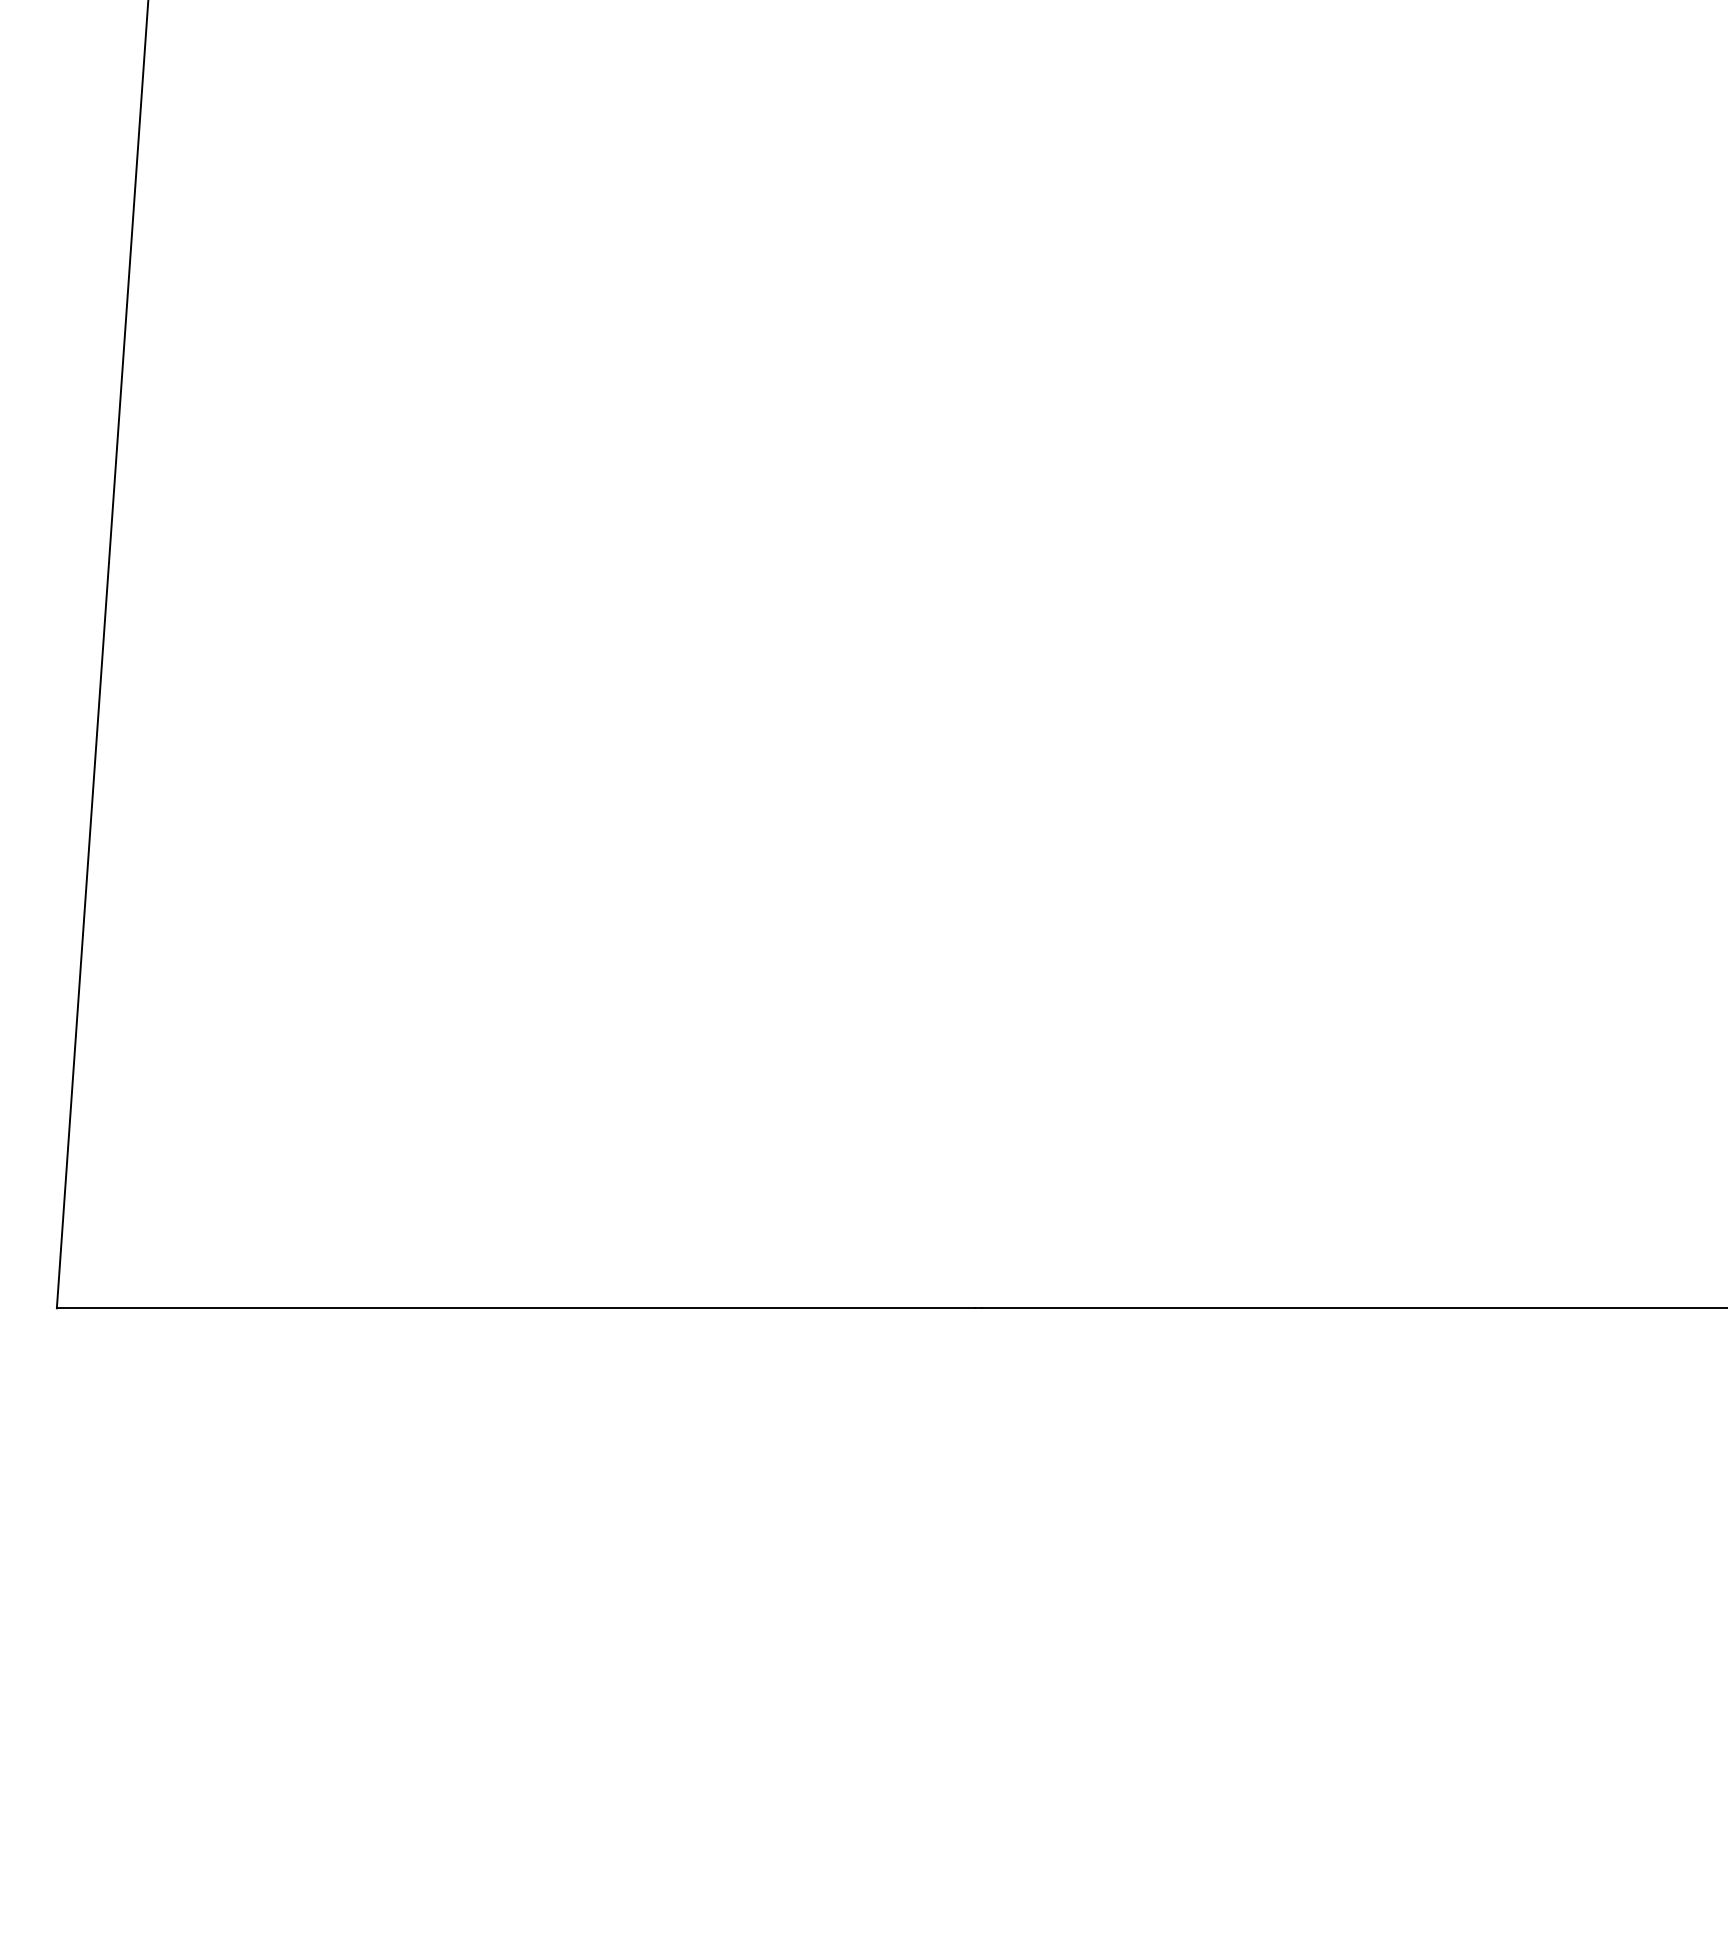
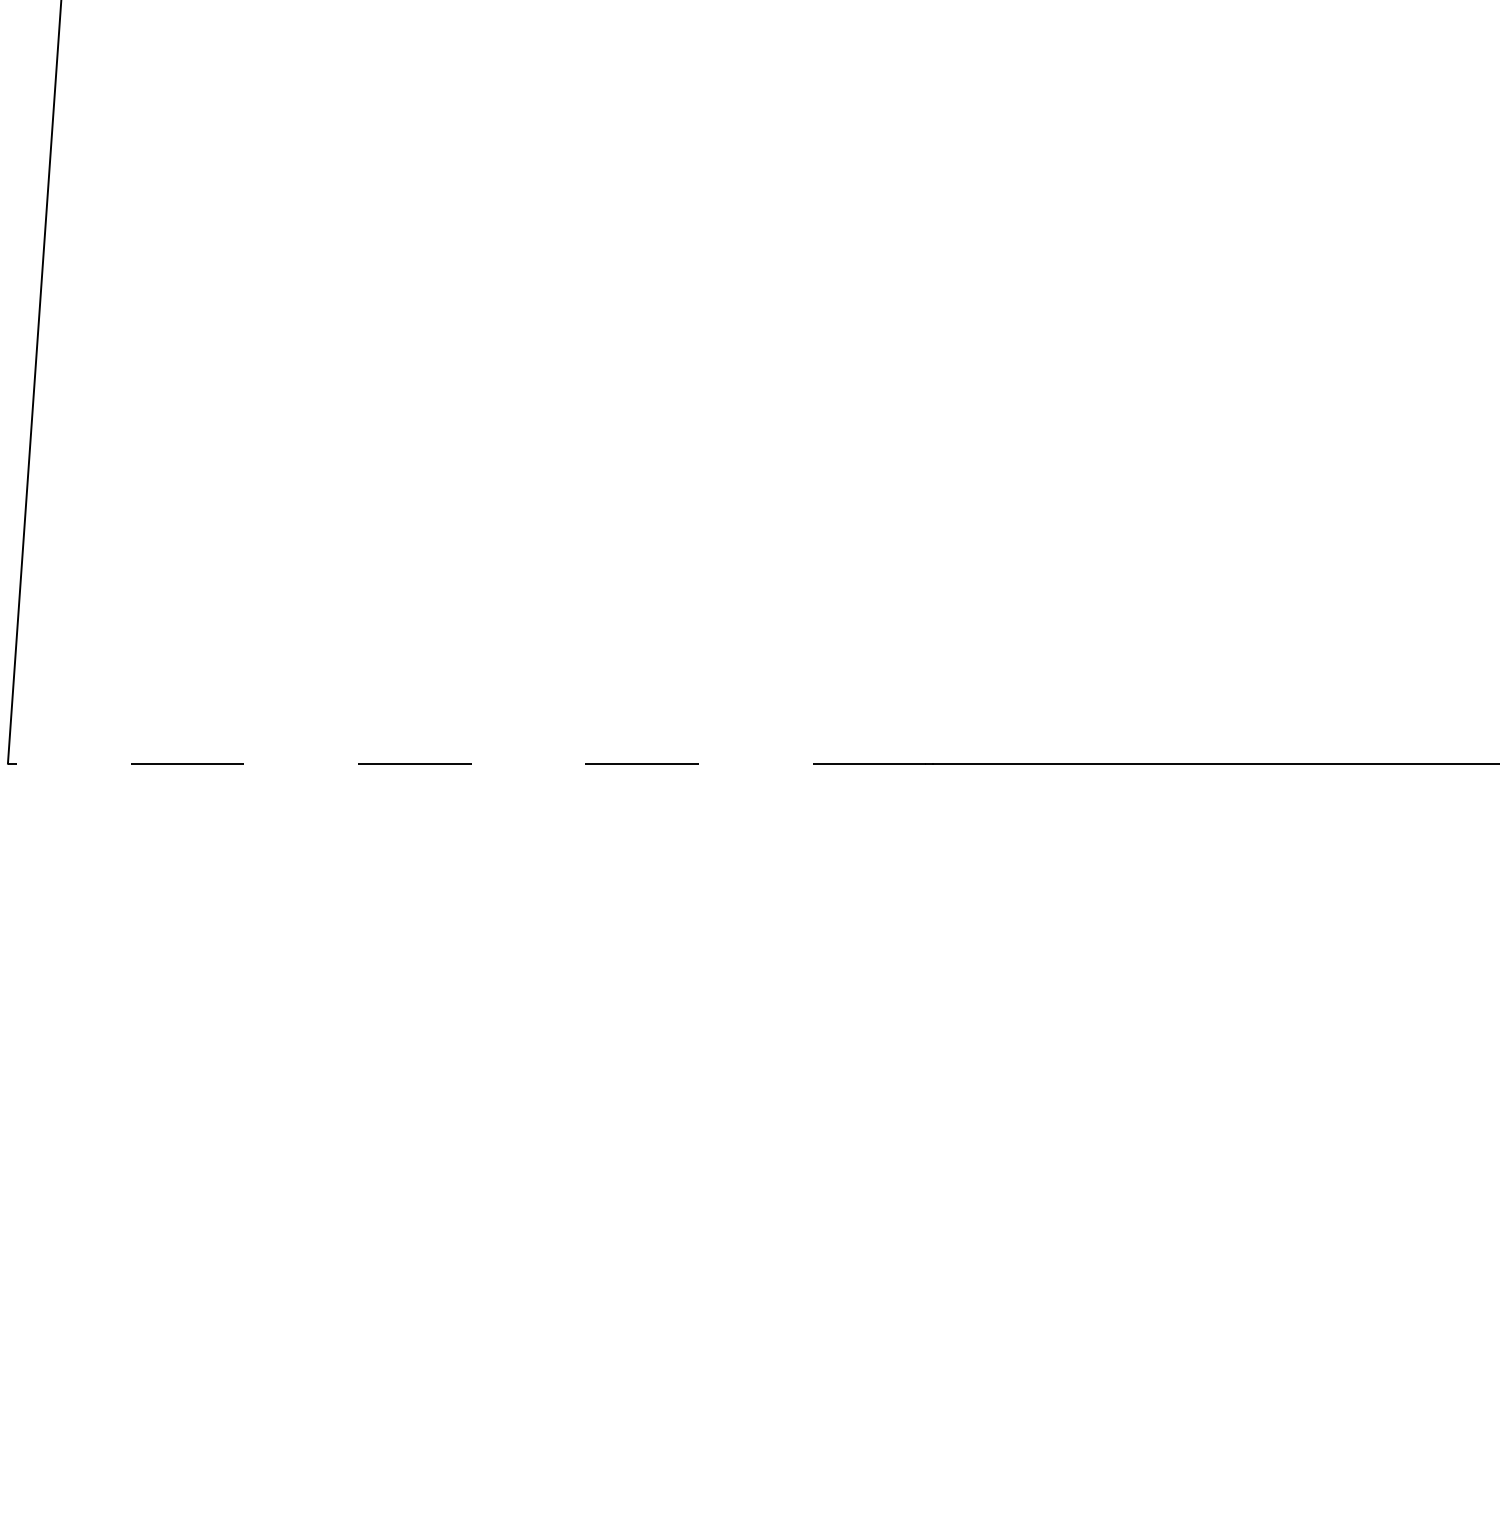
line: (515, 1308) -> (466, 763), solid -> dashed

